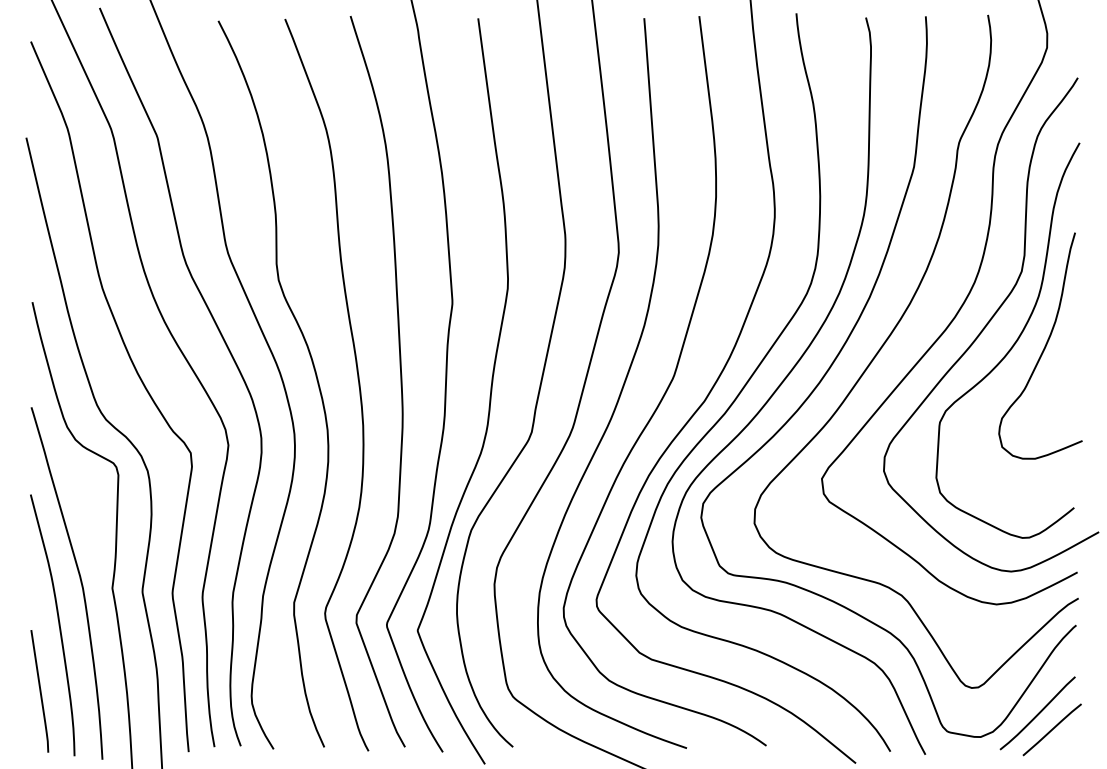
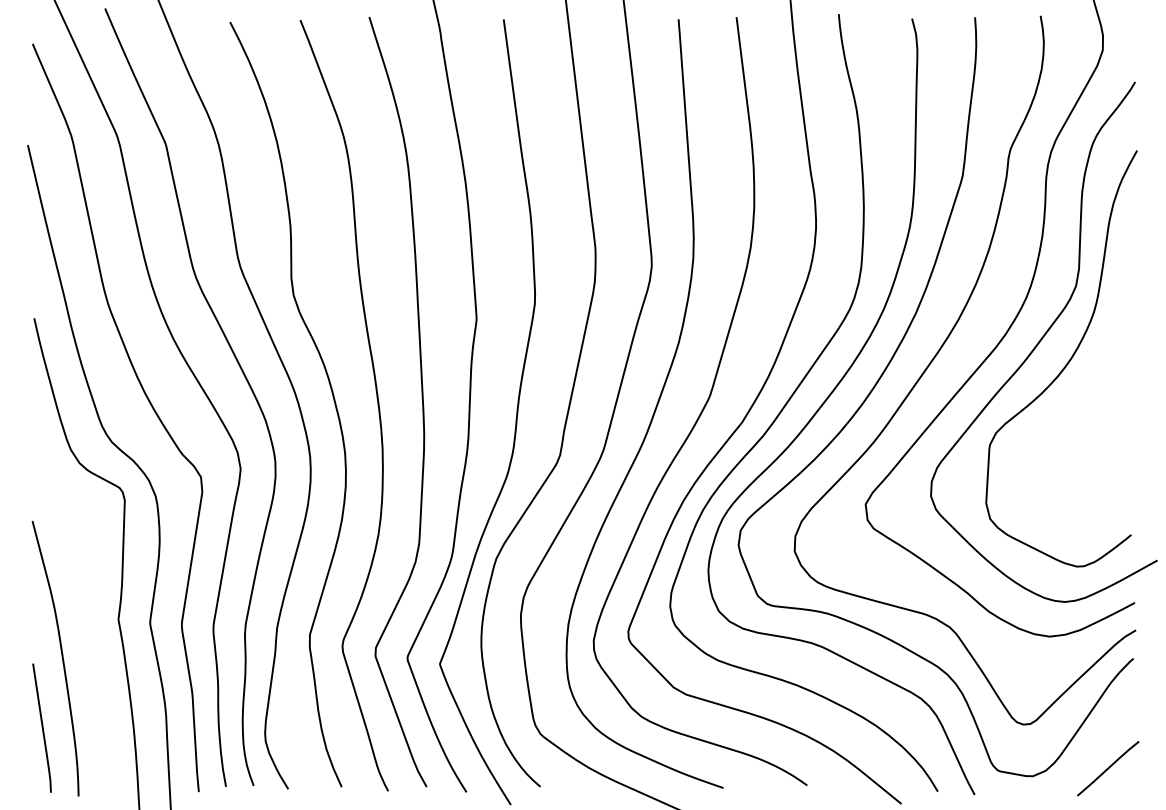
curve: (1044, 346) -> (1100, 364), removed
curve: (79, 578) -> (83, 609), removed
curve: (1037, 713) -> (1092, 751), removed

